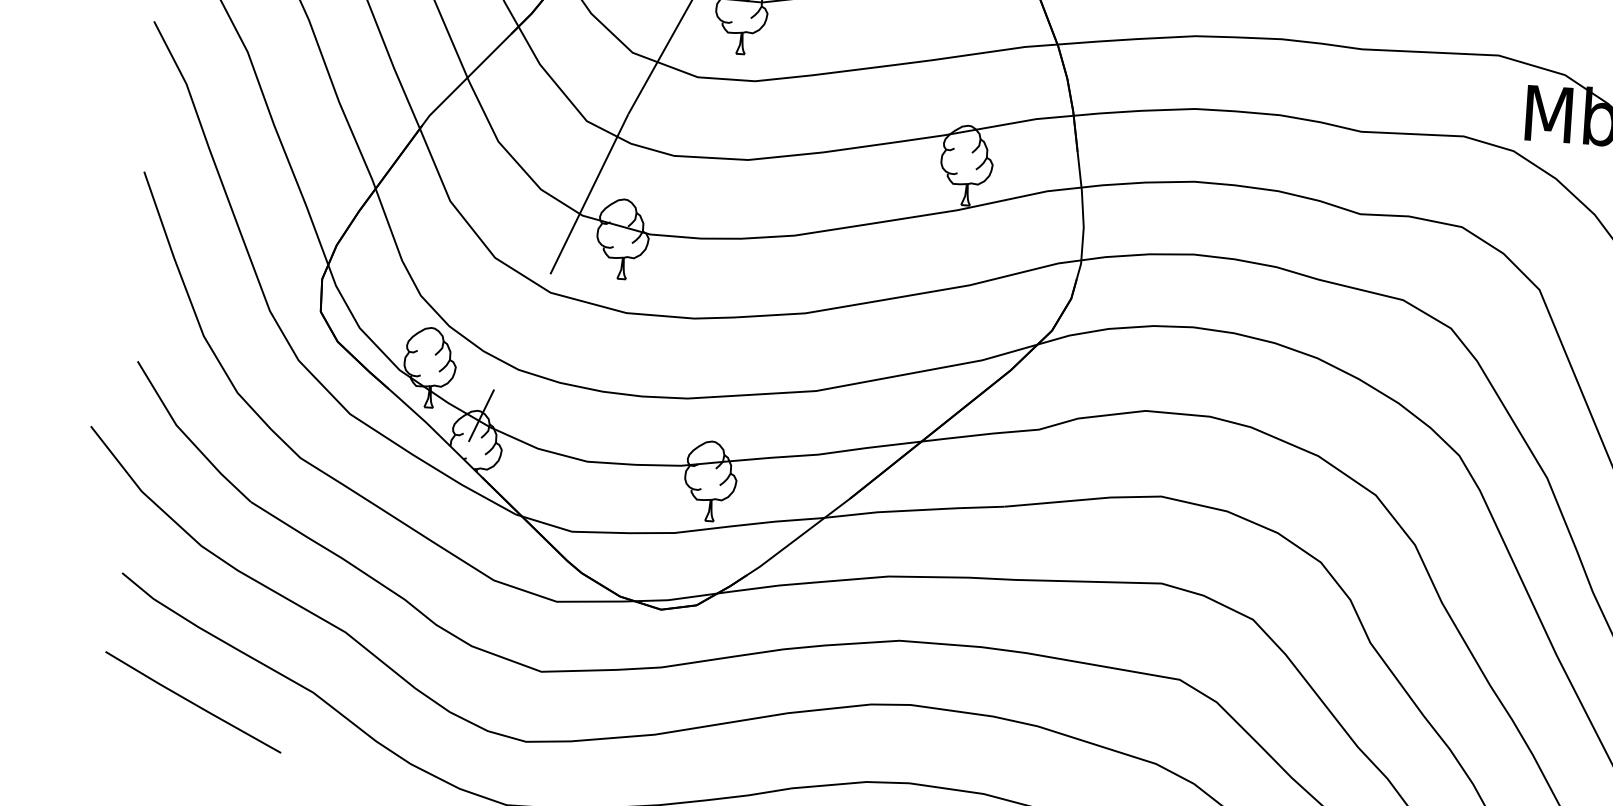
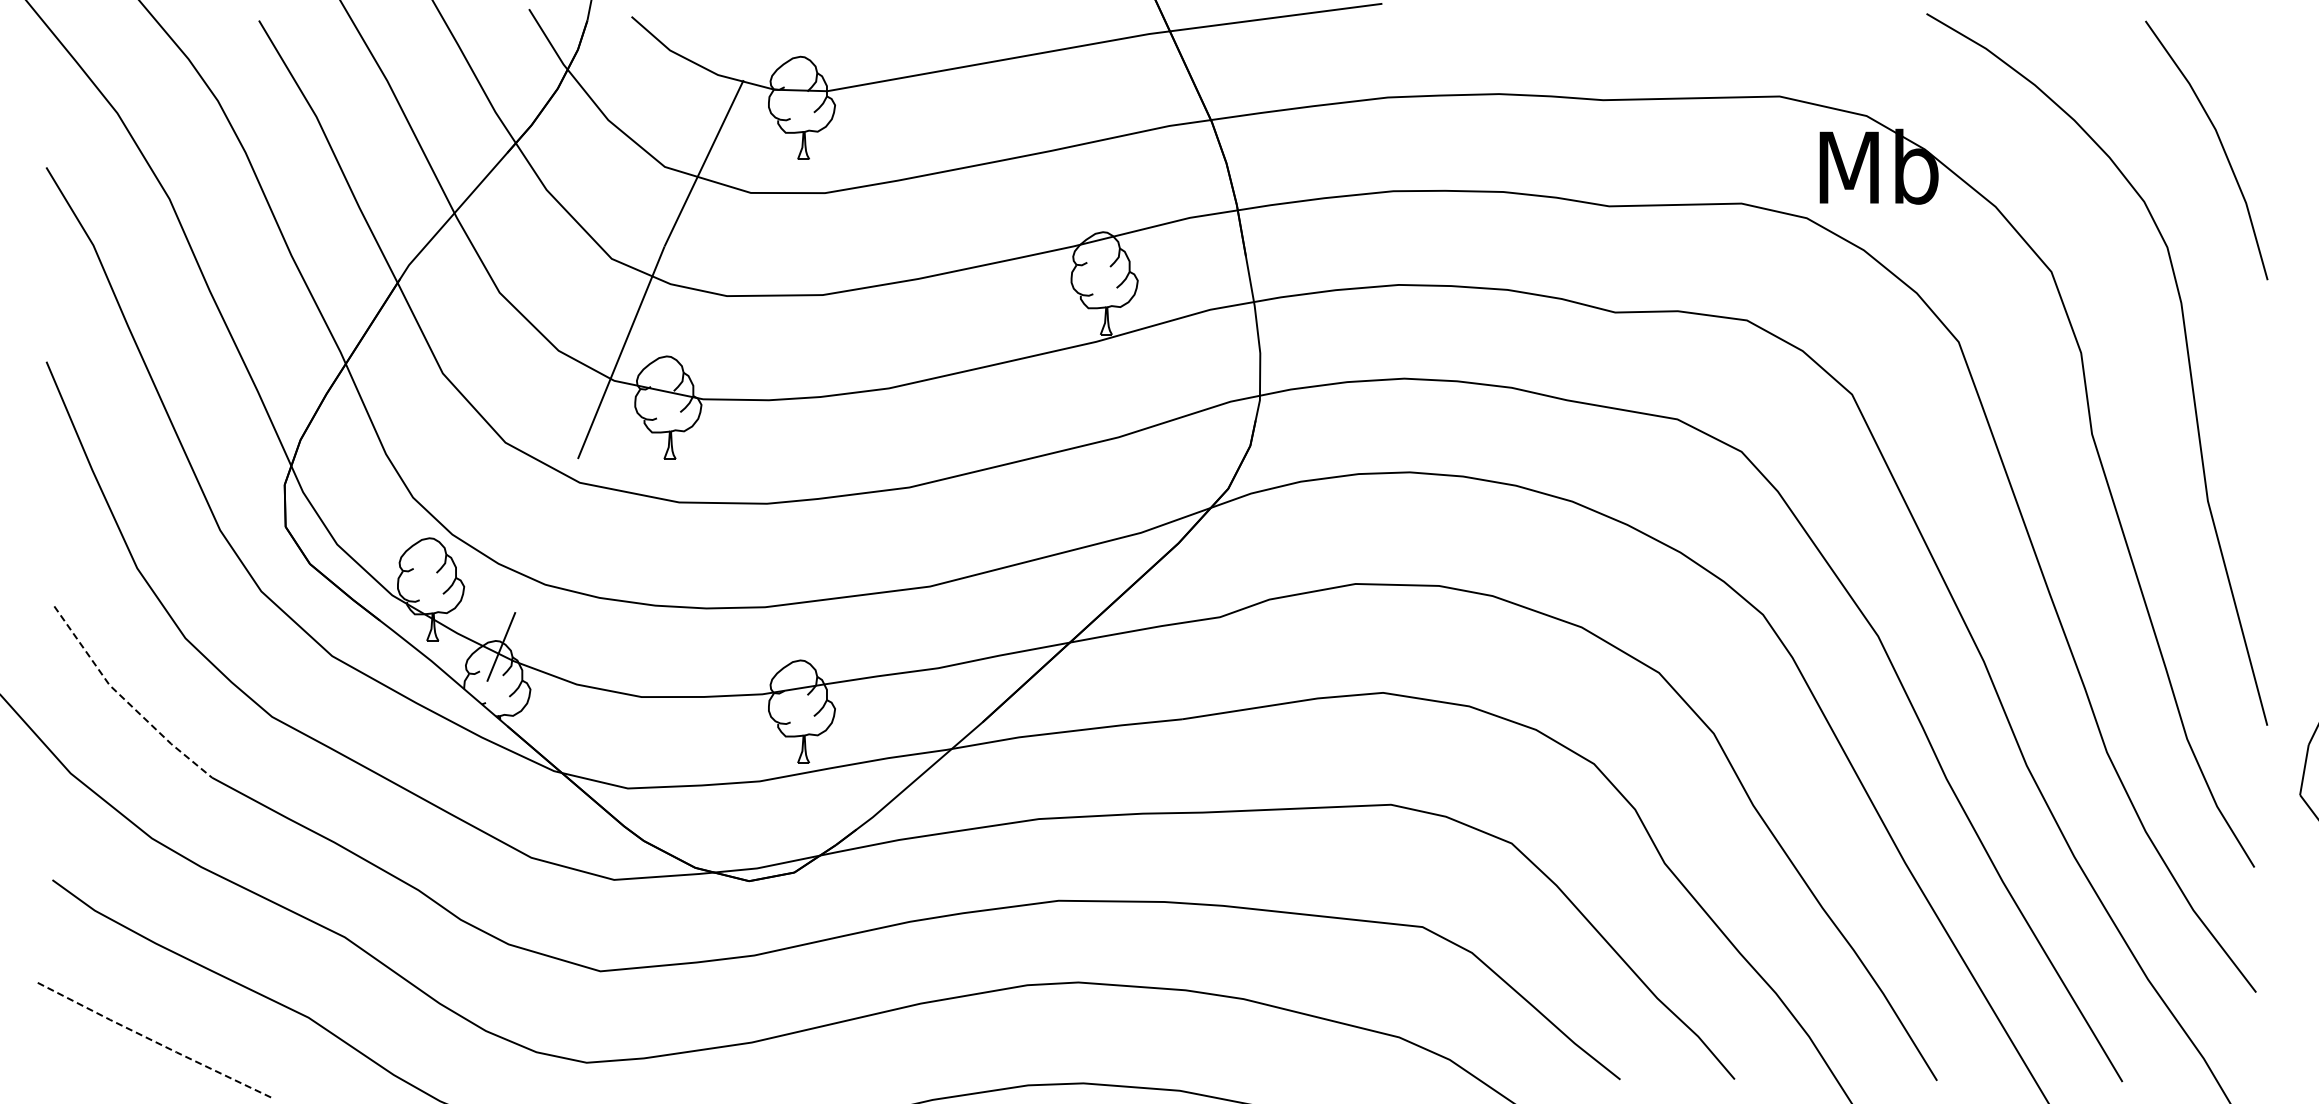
line: (187, 437) -> (125, 700), solid -> dashed
line: (192, 703) -> (154, 1041), solid -> dashed

